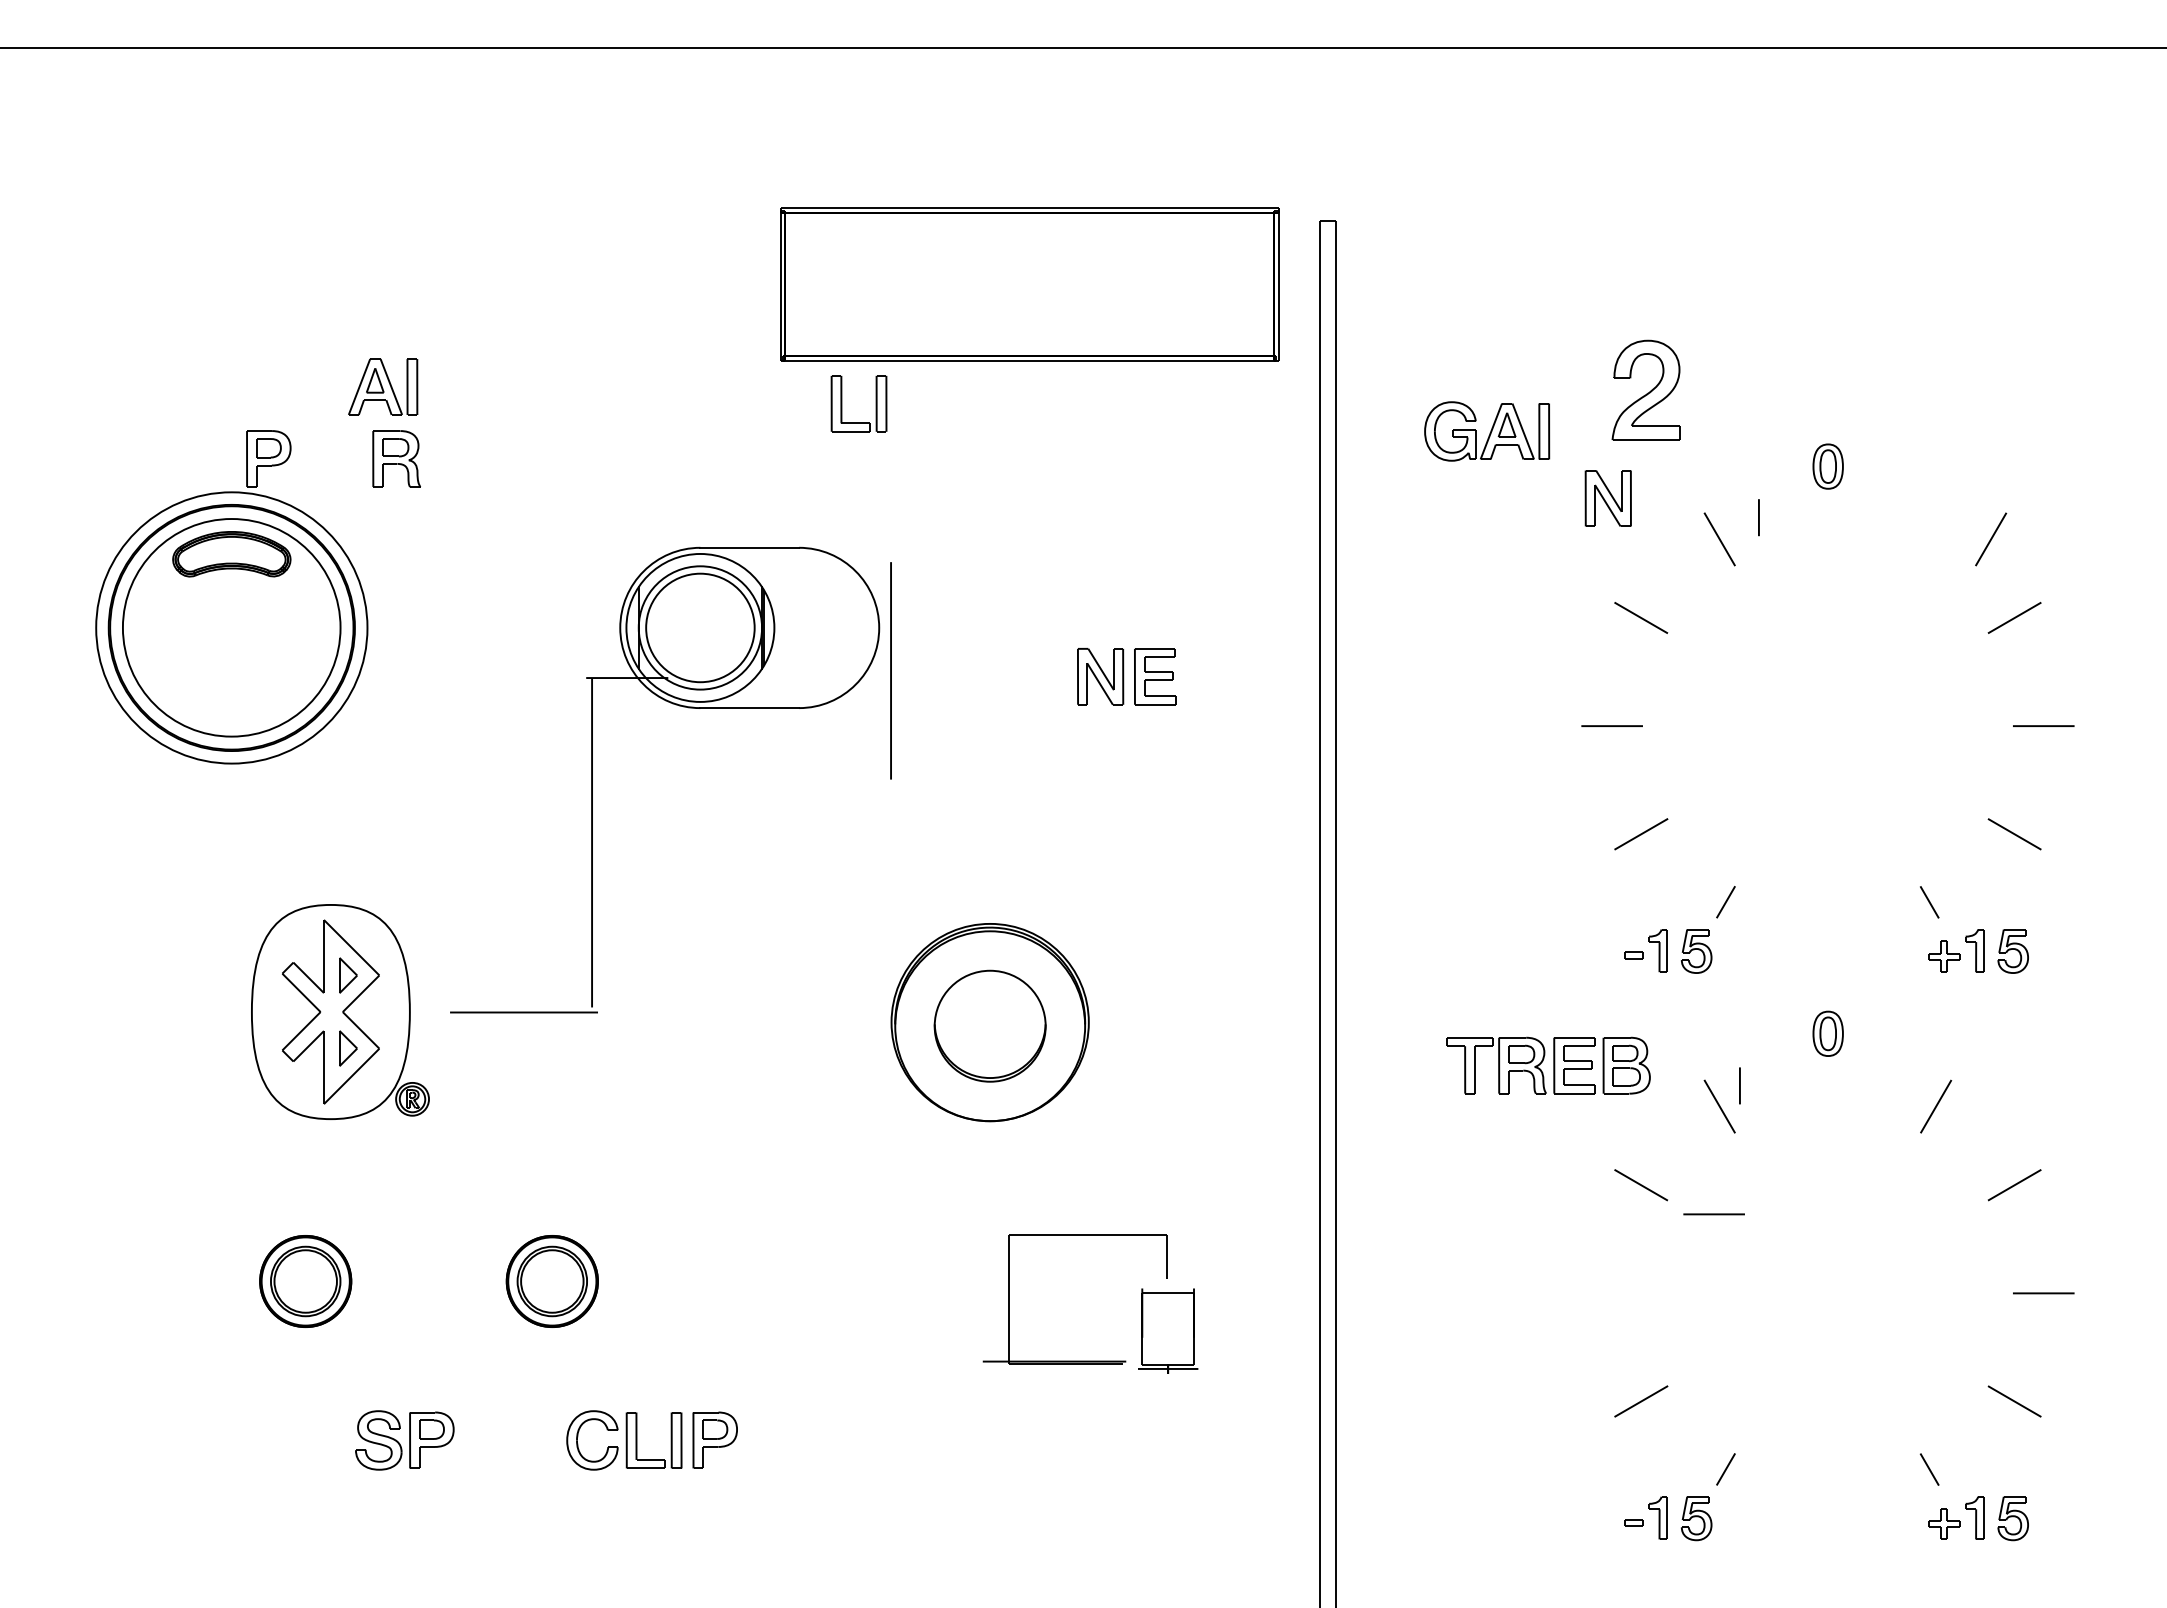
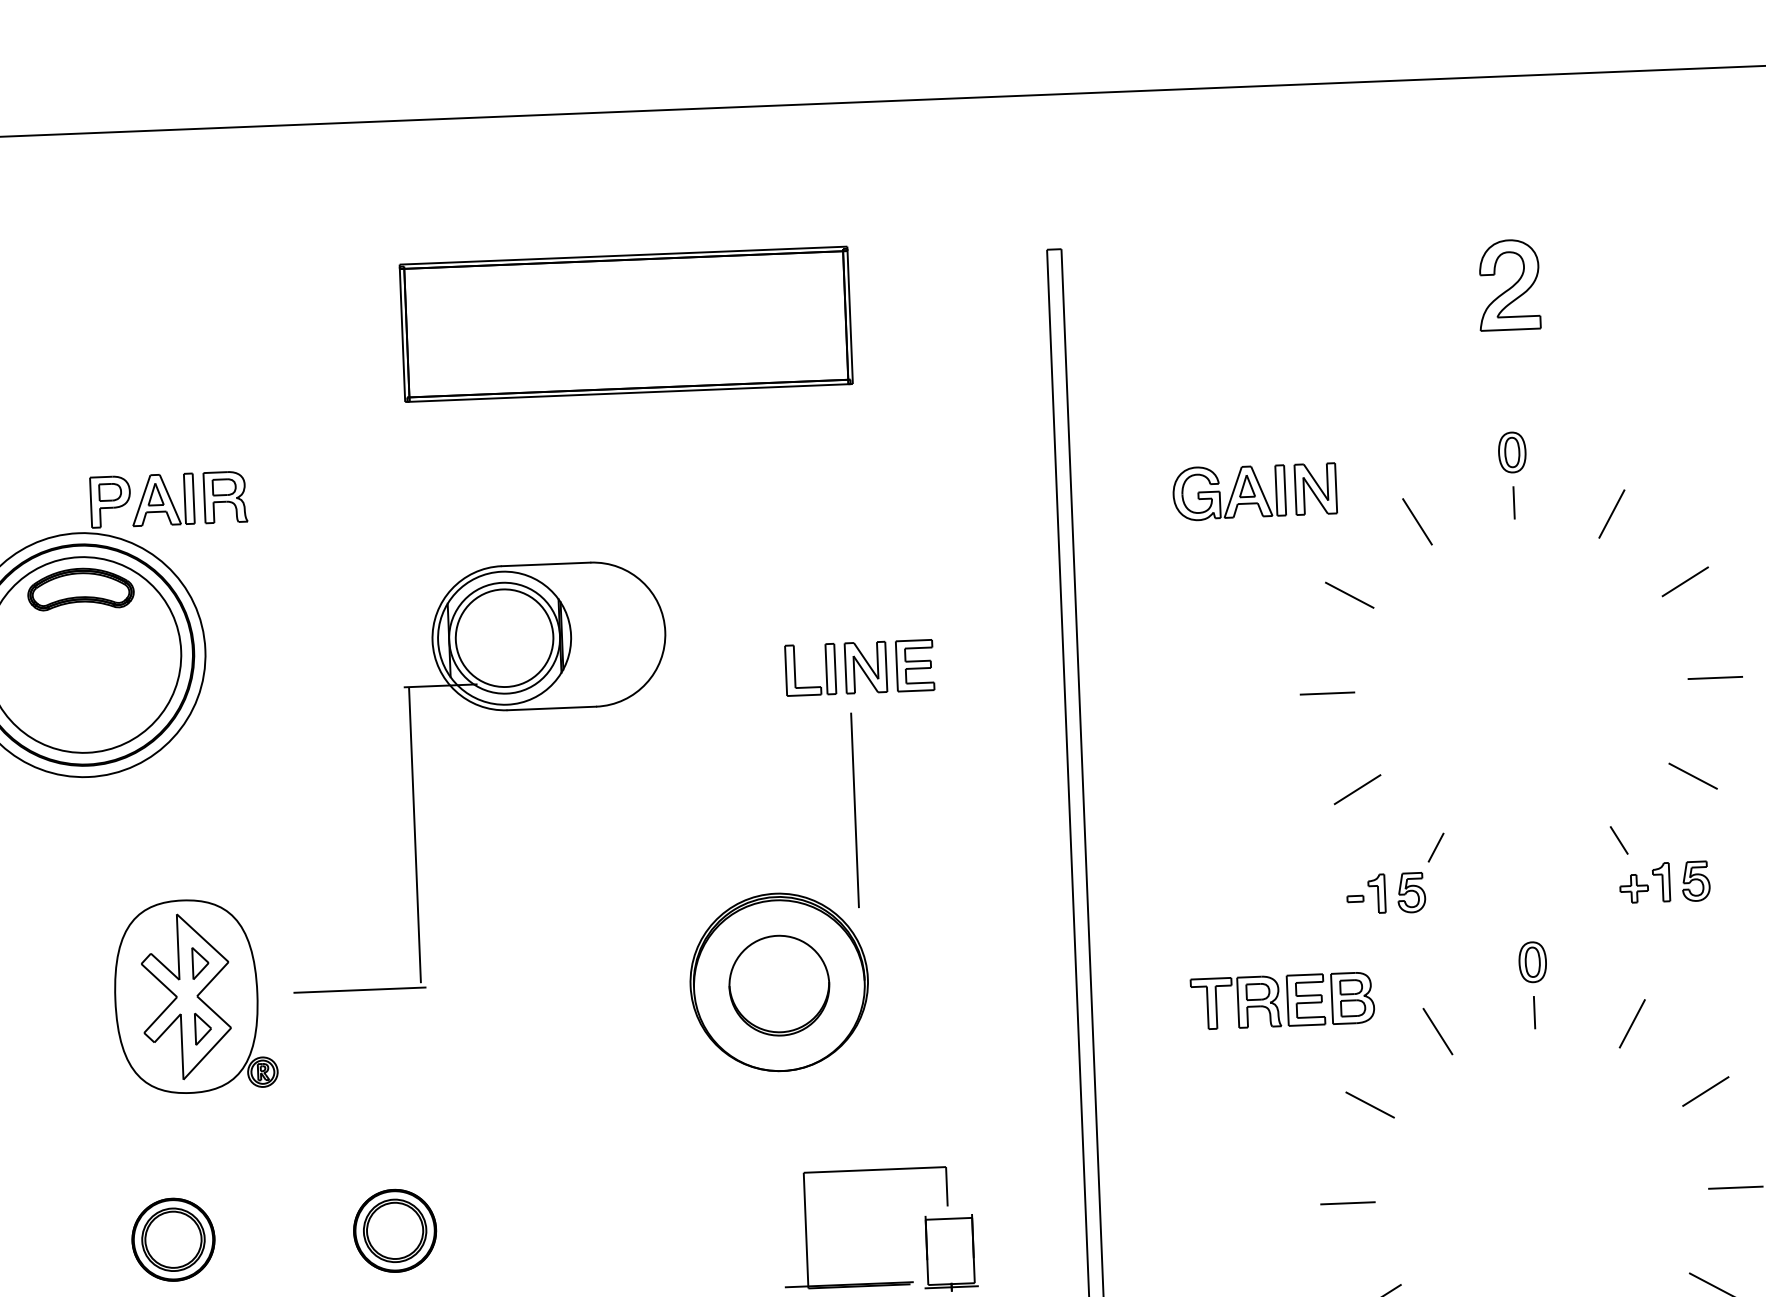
part: (1029, 284) -> (626, 324), moved
part: (383, 386) -> (163, 499), moved
part: (1645, 389) -> (1508, 284), moved
part: (842, 403) -> (795, 670), moved
part: (1487, 431) -> (1229, 492), moved
line: (1758, 517) -> (1513, 502), moved
line: (1991, 539) -> (1612, 514), moved
line: (890, 670) -> (854, 810), moved
line: (1739, 1085) -> (1534, 1012), moved
line: (1713, 1214) -> (1347, 1203), moved

